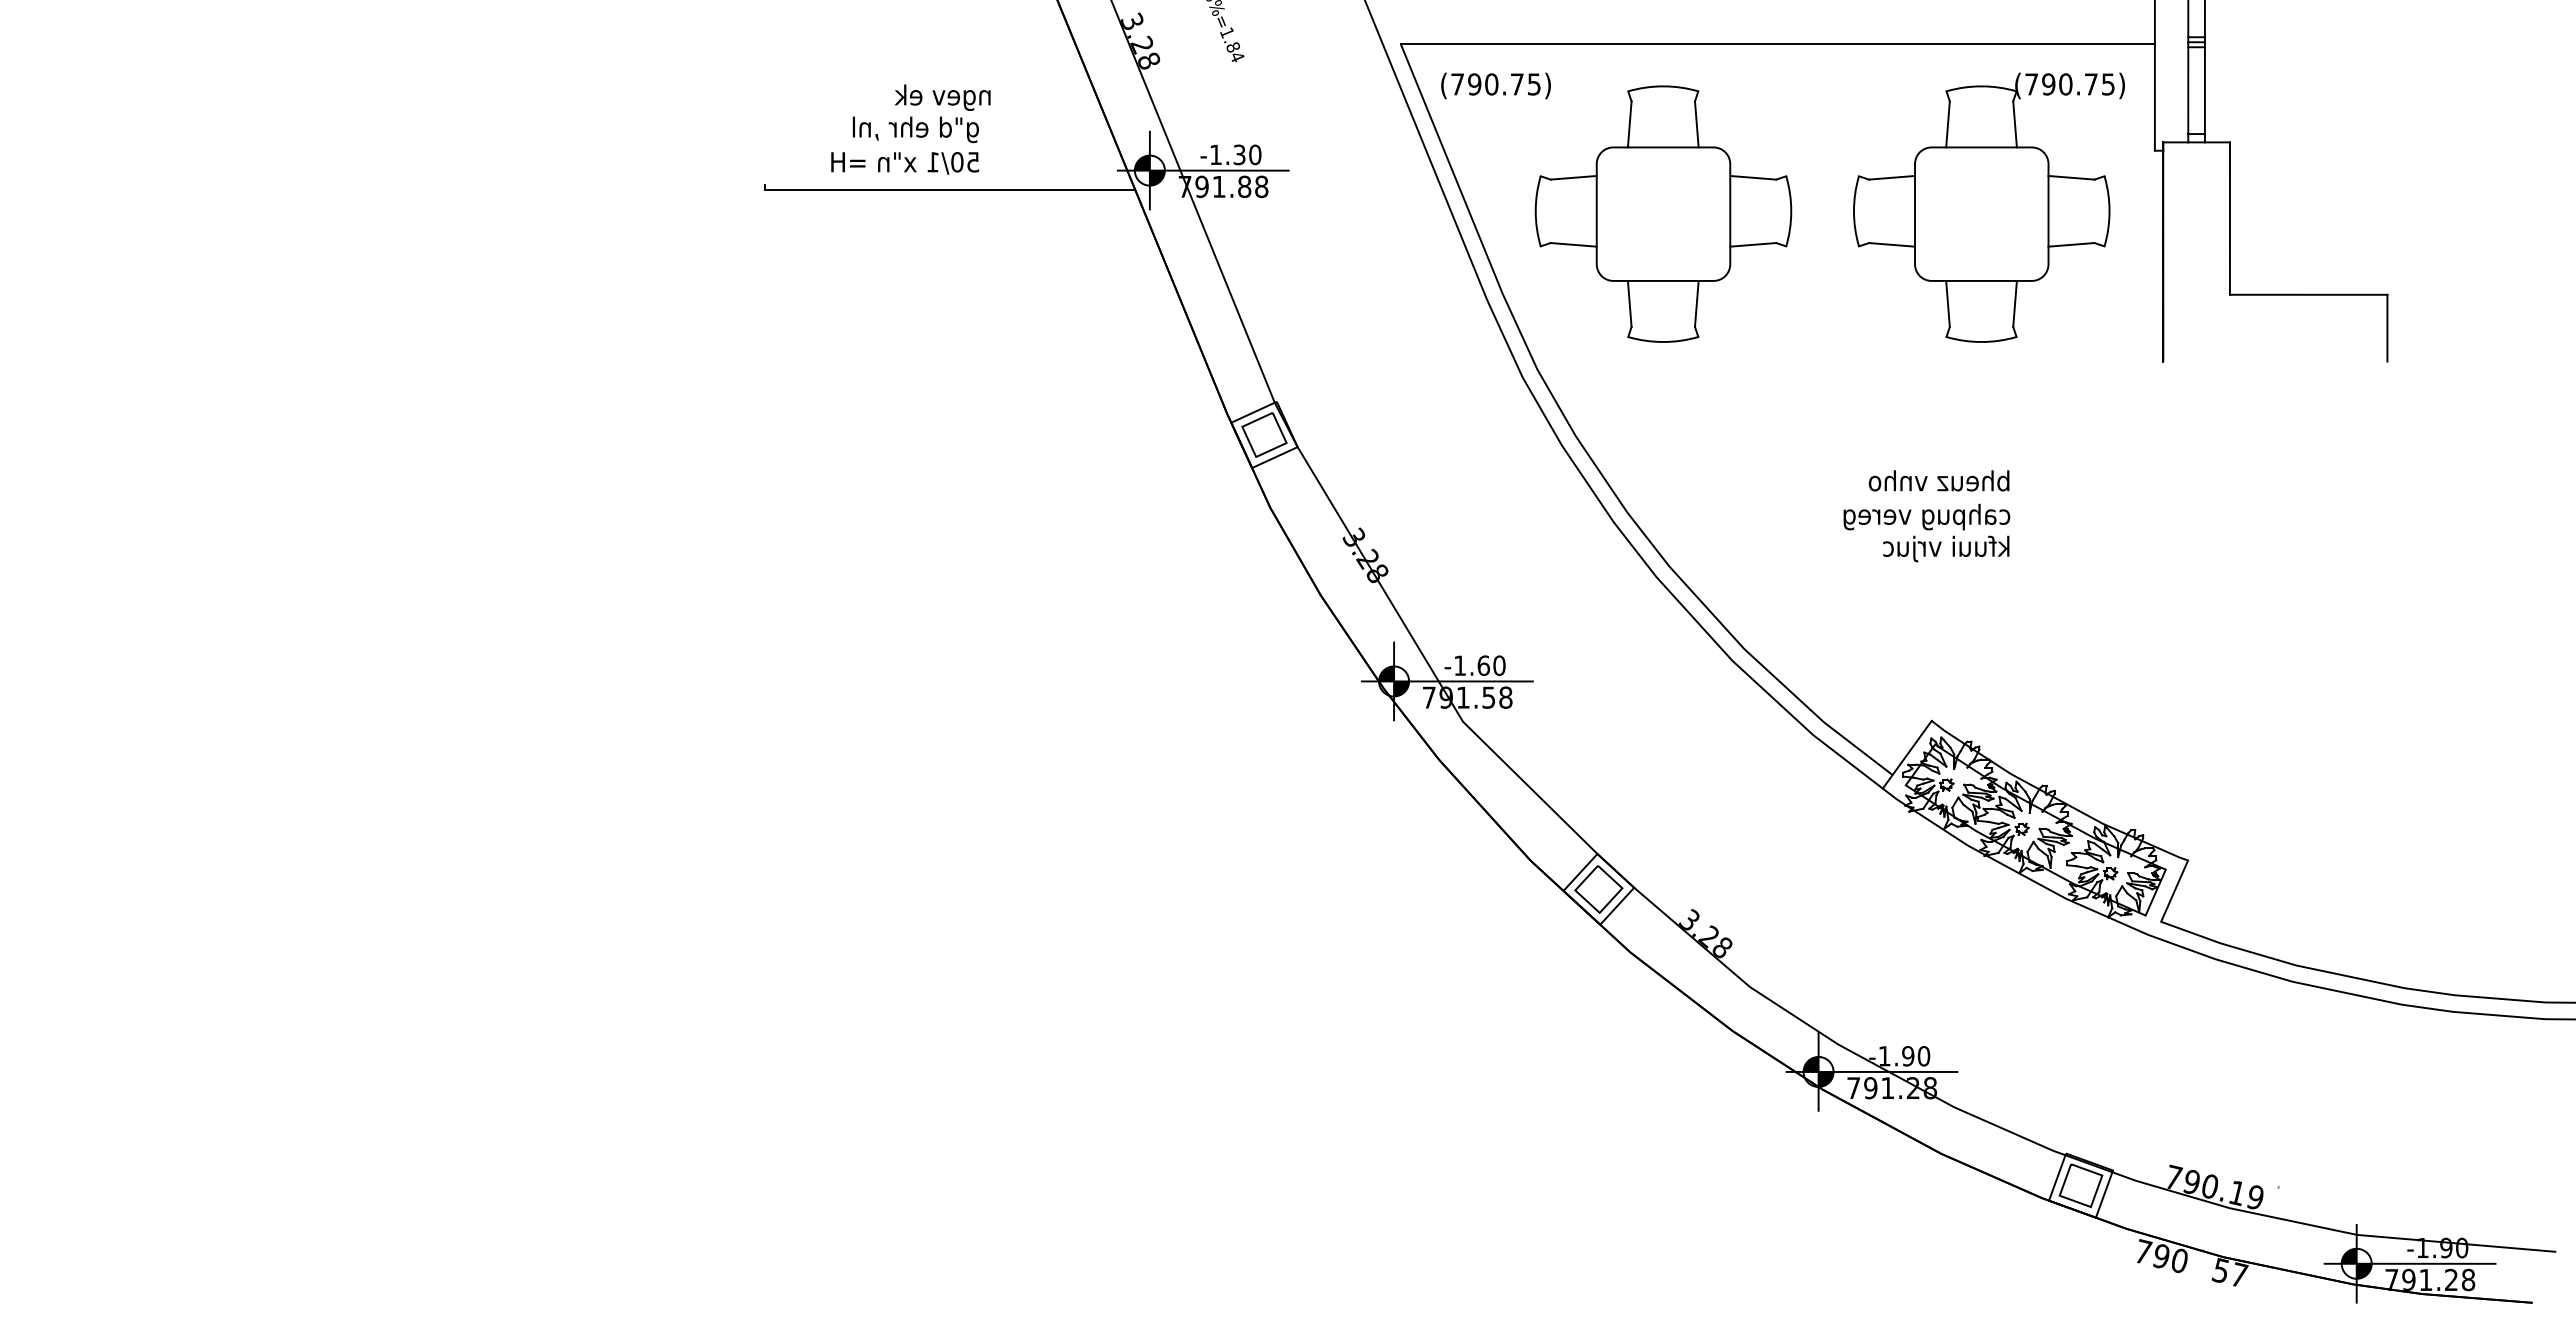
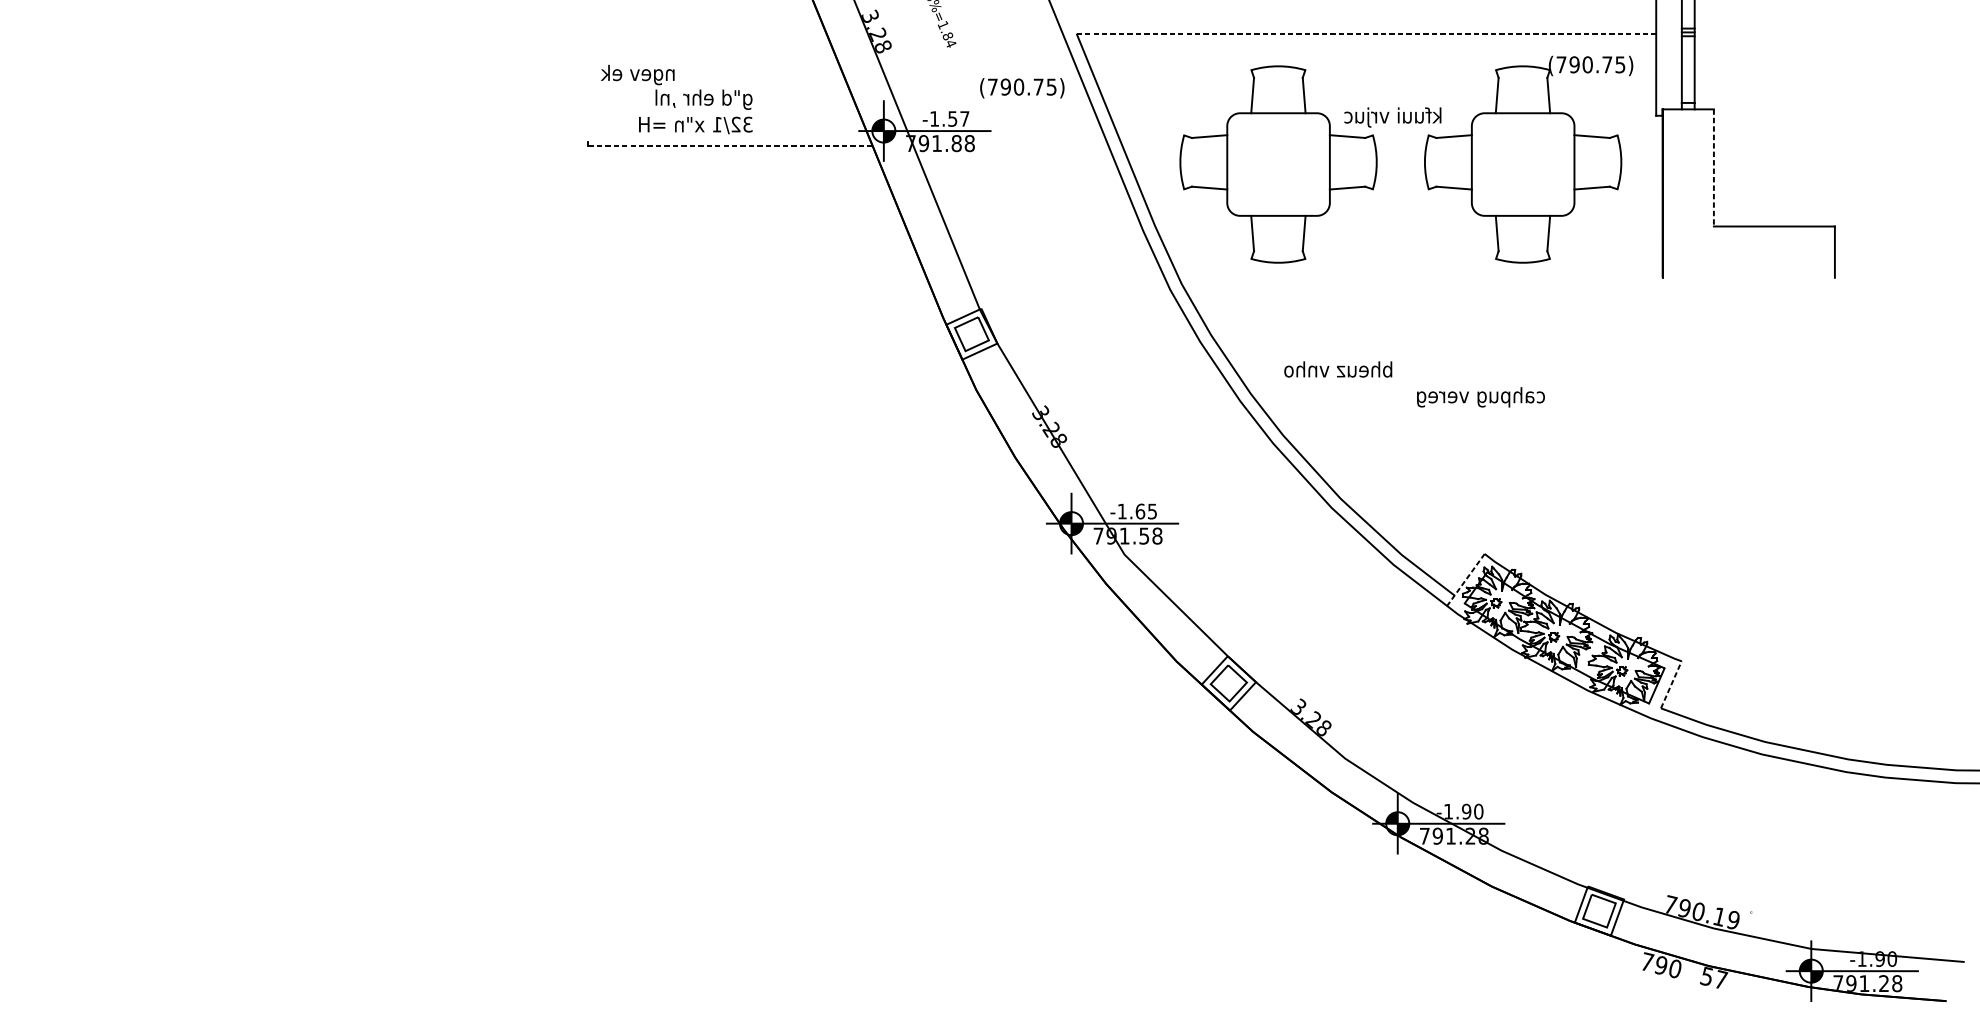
line: (1778, 43) -> (1366, 33), solid -> dashed
text: (1495, 85) -> (1021, 87), moved
text: (942, 97) -> (637, 74), moved
text: (1247, 154) -> (958, 118), -1.30 -> -1.57
text: (964, 162) -> (741, 124), 50/1 -> 32/1
line: (949, 189) -> (729, 145), solid -> dashed
line: (2229, 219) -> (1713, 168), solid -> dashed
text: (1938, 480) -> (1337, 369), moved
text: (1946, 548) -> (1393, 117), moved
text: (1499, 665) -> (1152, 511), -1.60 -> -1.65
line: (1907, 754) -> (1466, 579), solid -> dashed
line: (2174, 890) -> (1671, 684), solid -> dashed

